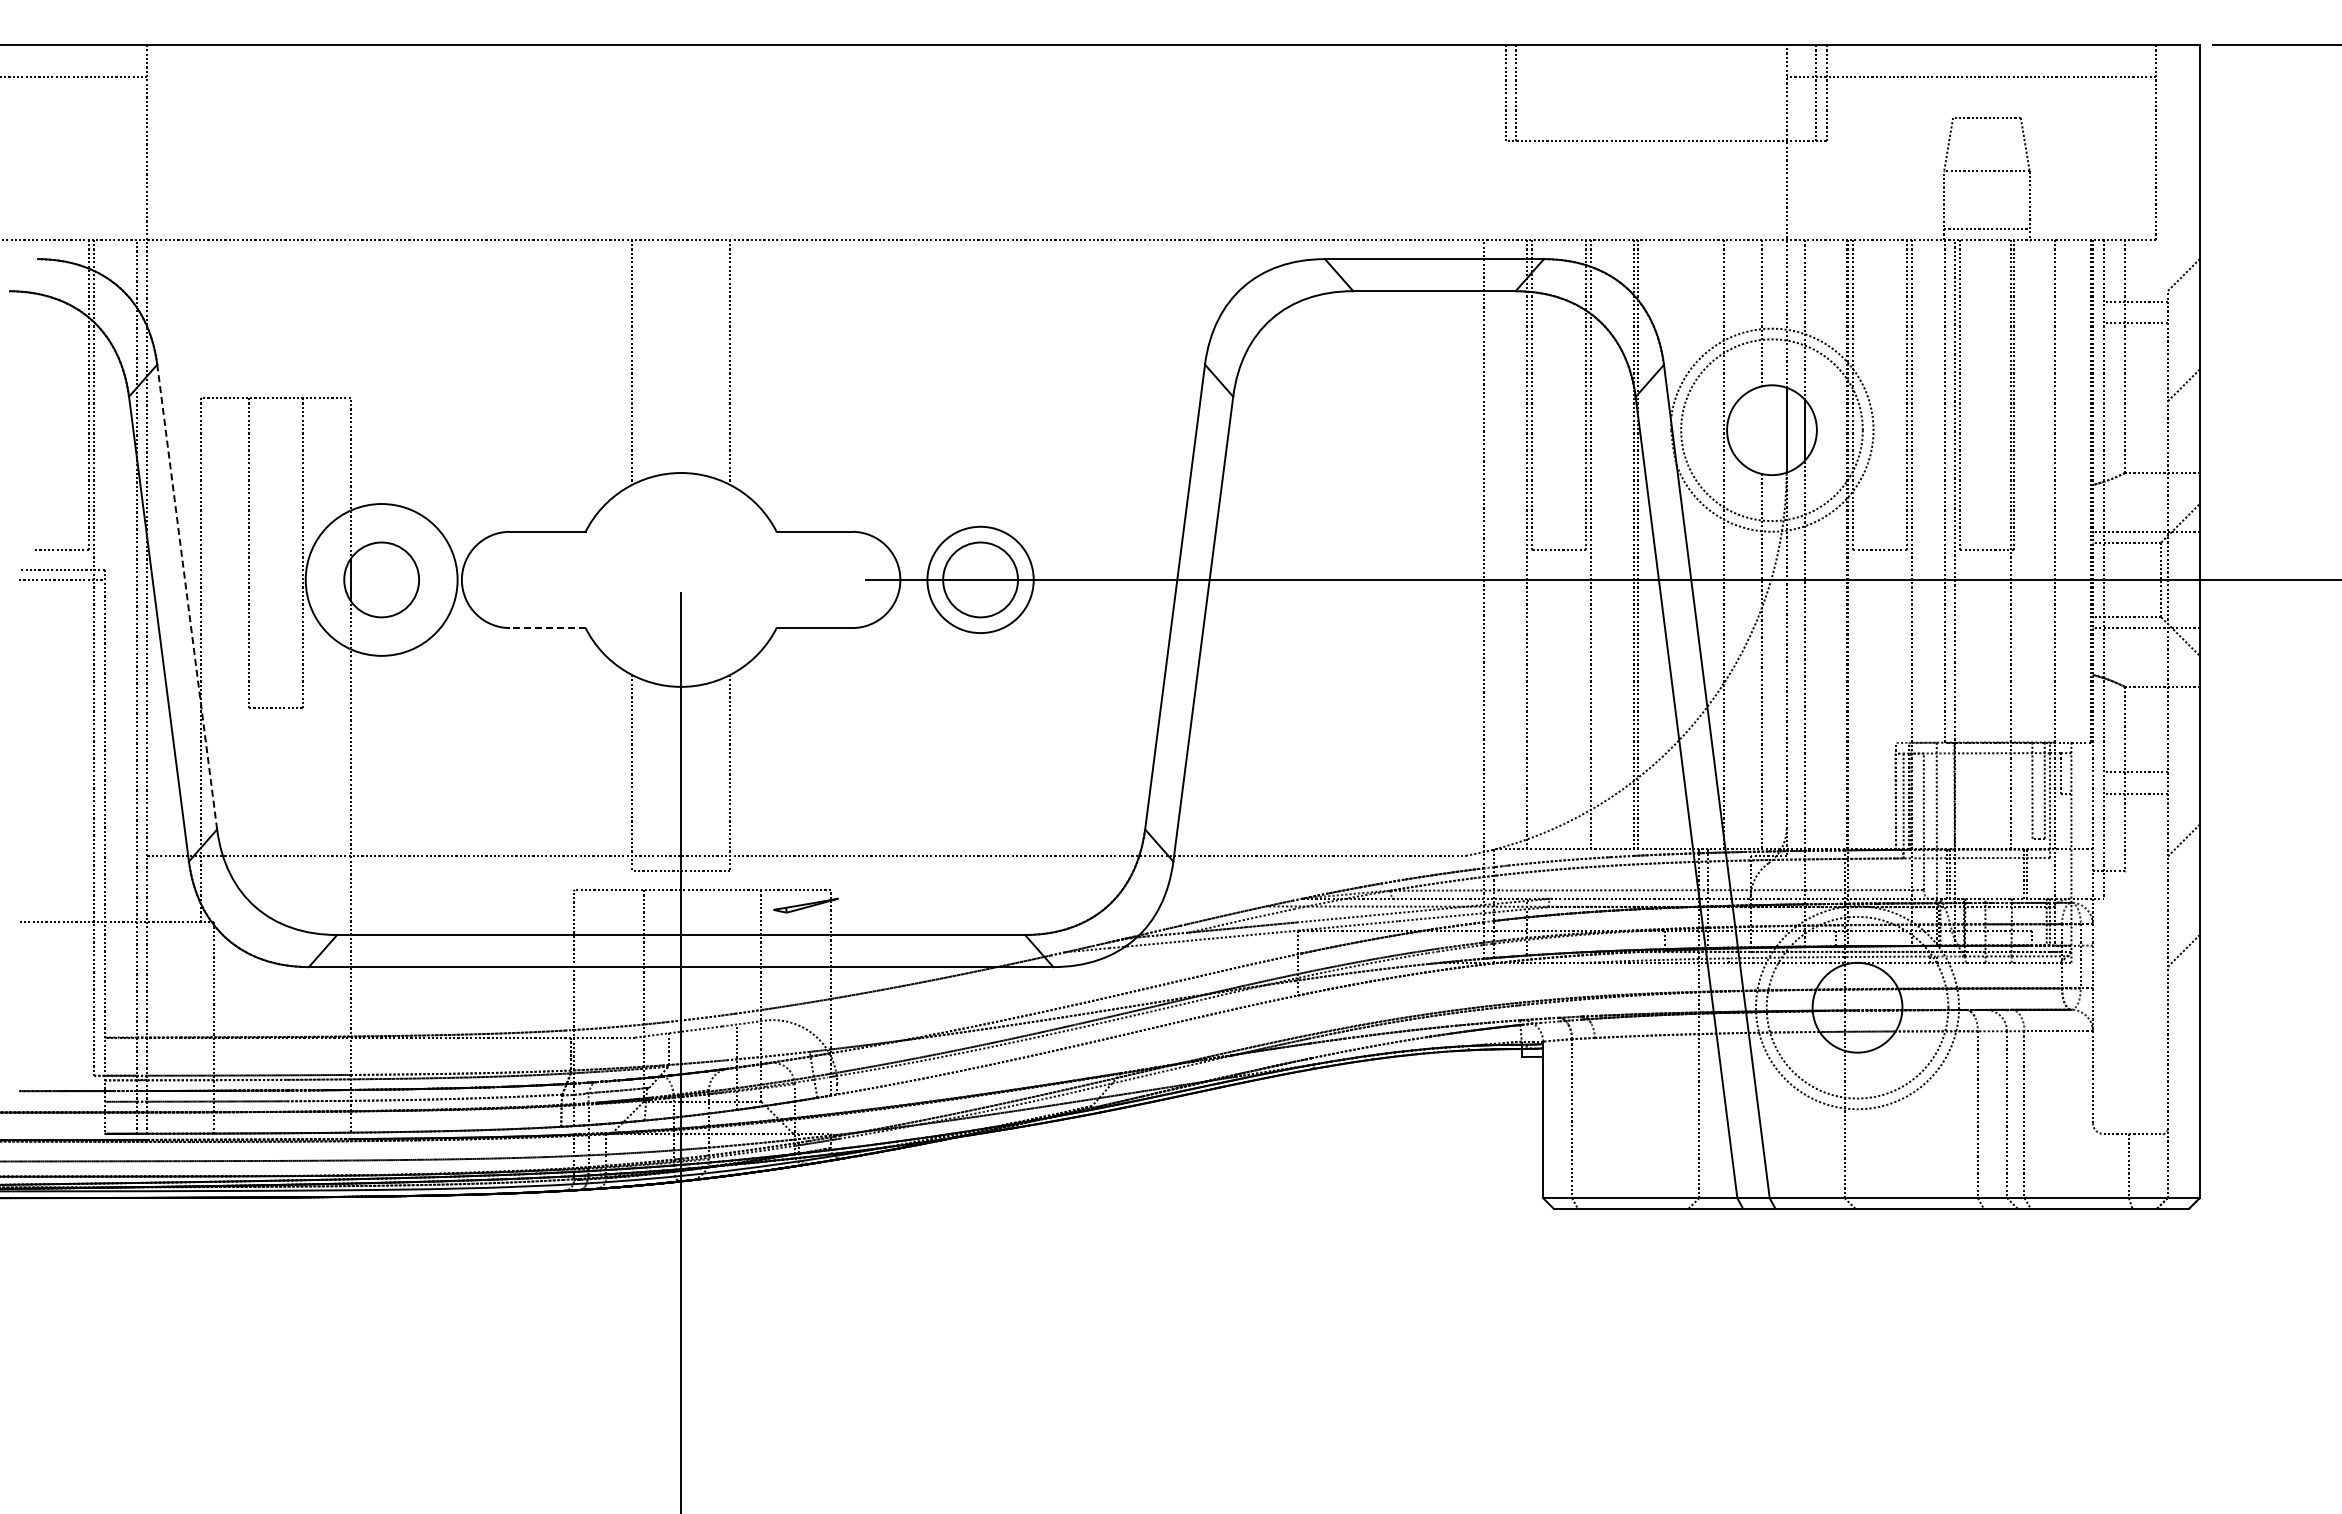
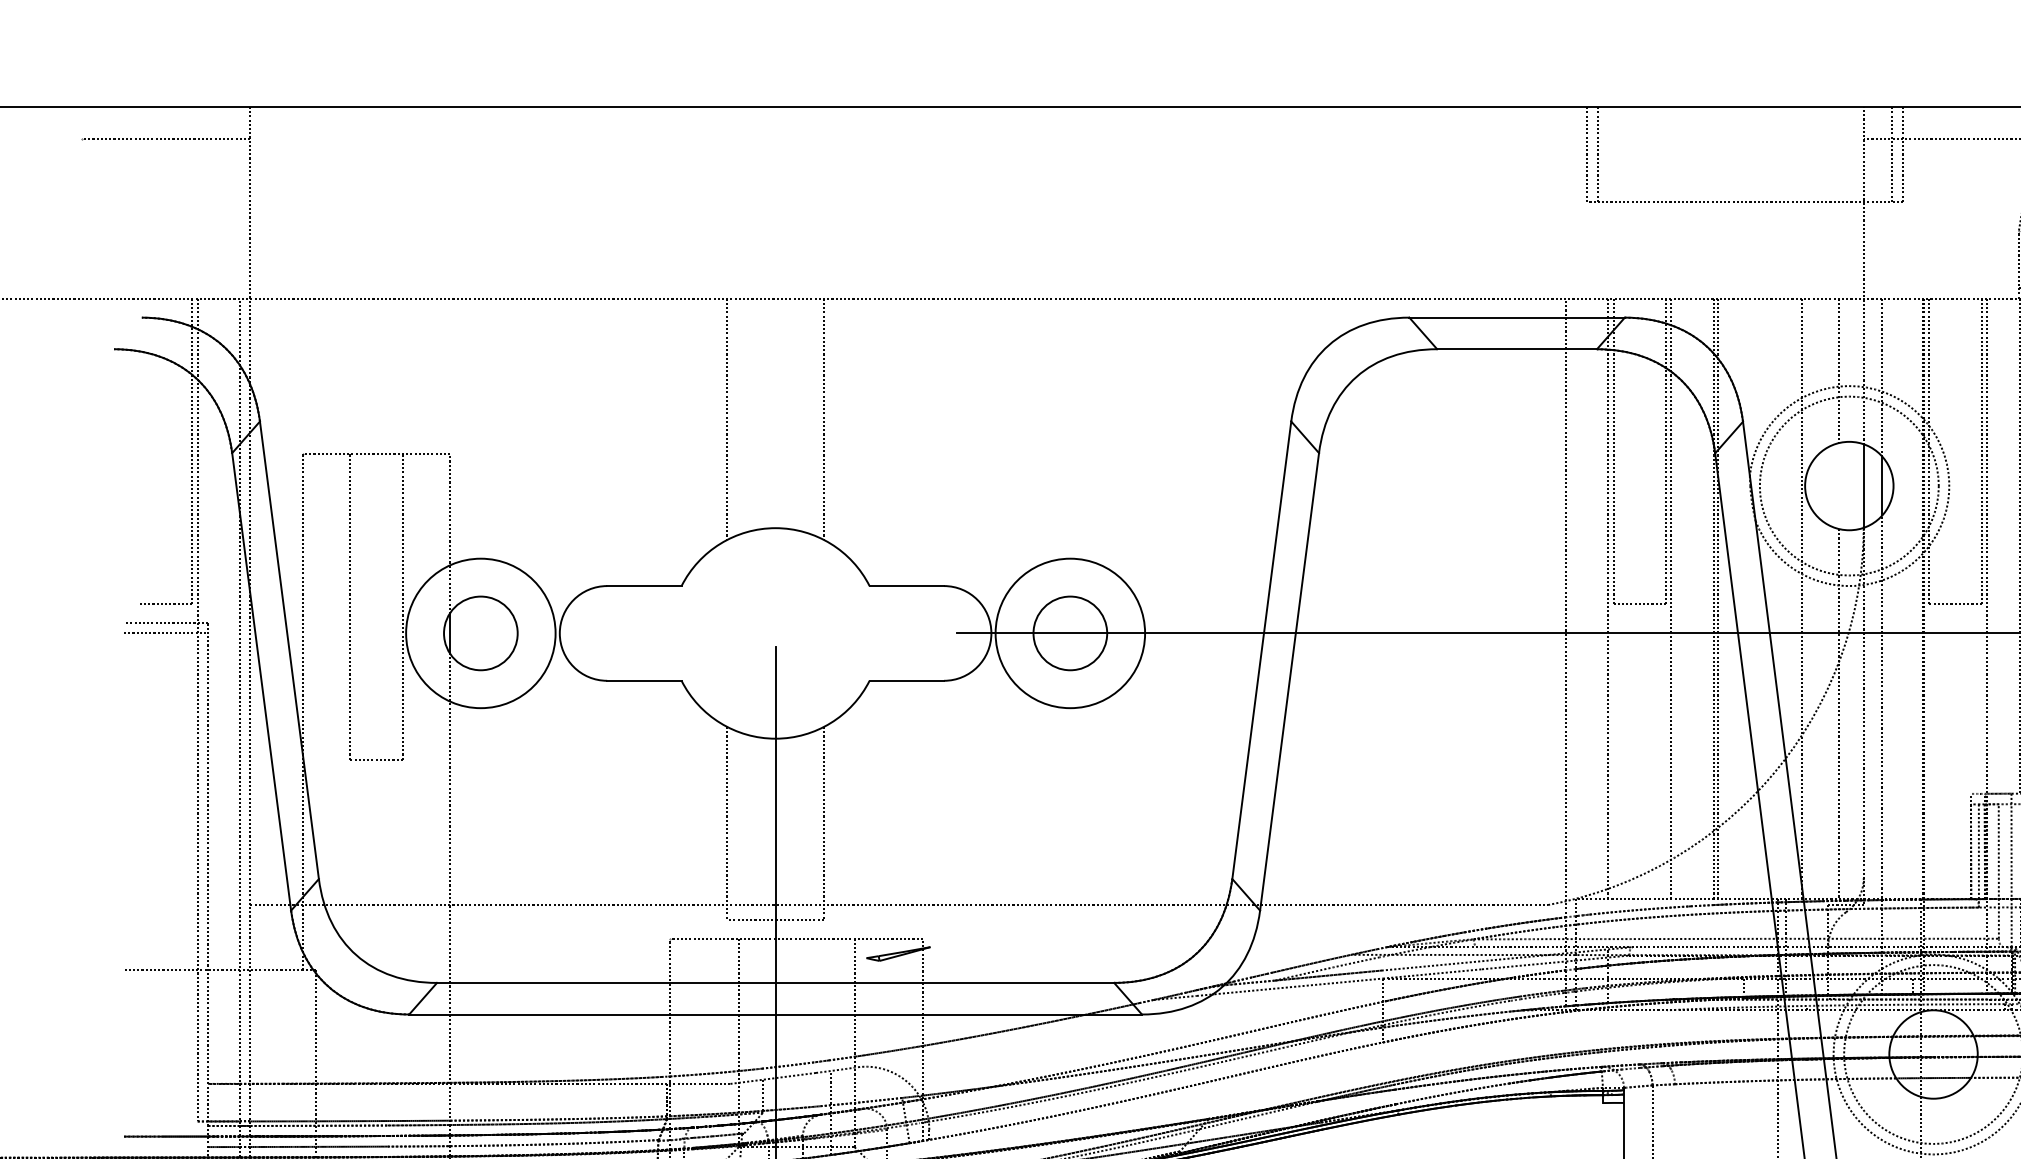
circle: (980, 579) -> (1070, 632), size x1.43
line: (187, 596) -> (289, 649), dashed -> solid
line: (547, 628) -> (644, 681), dashed -> solid

